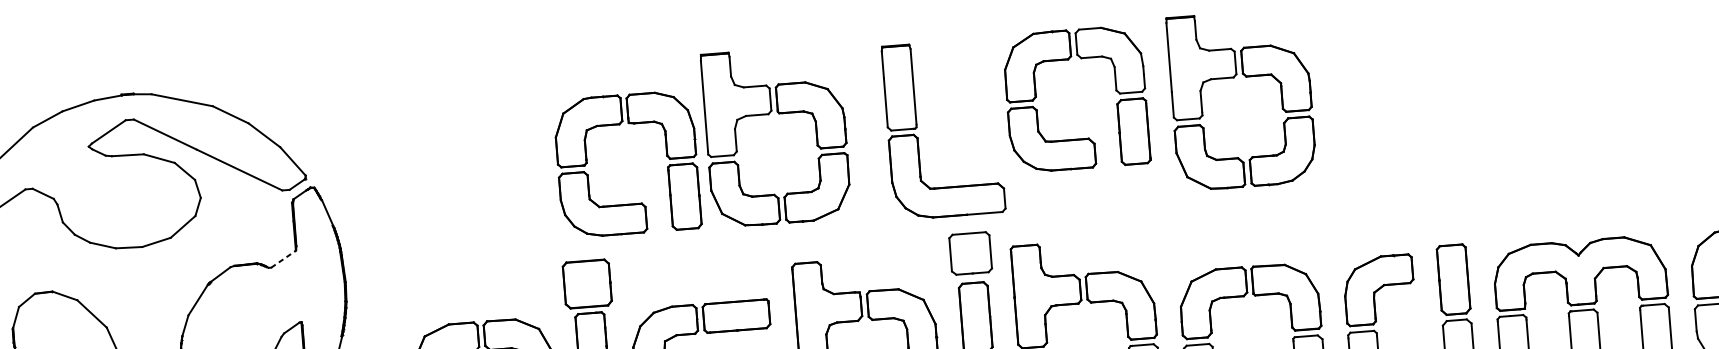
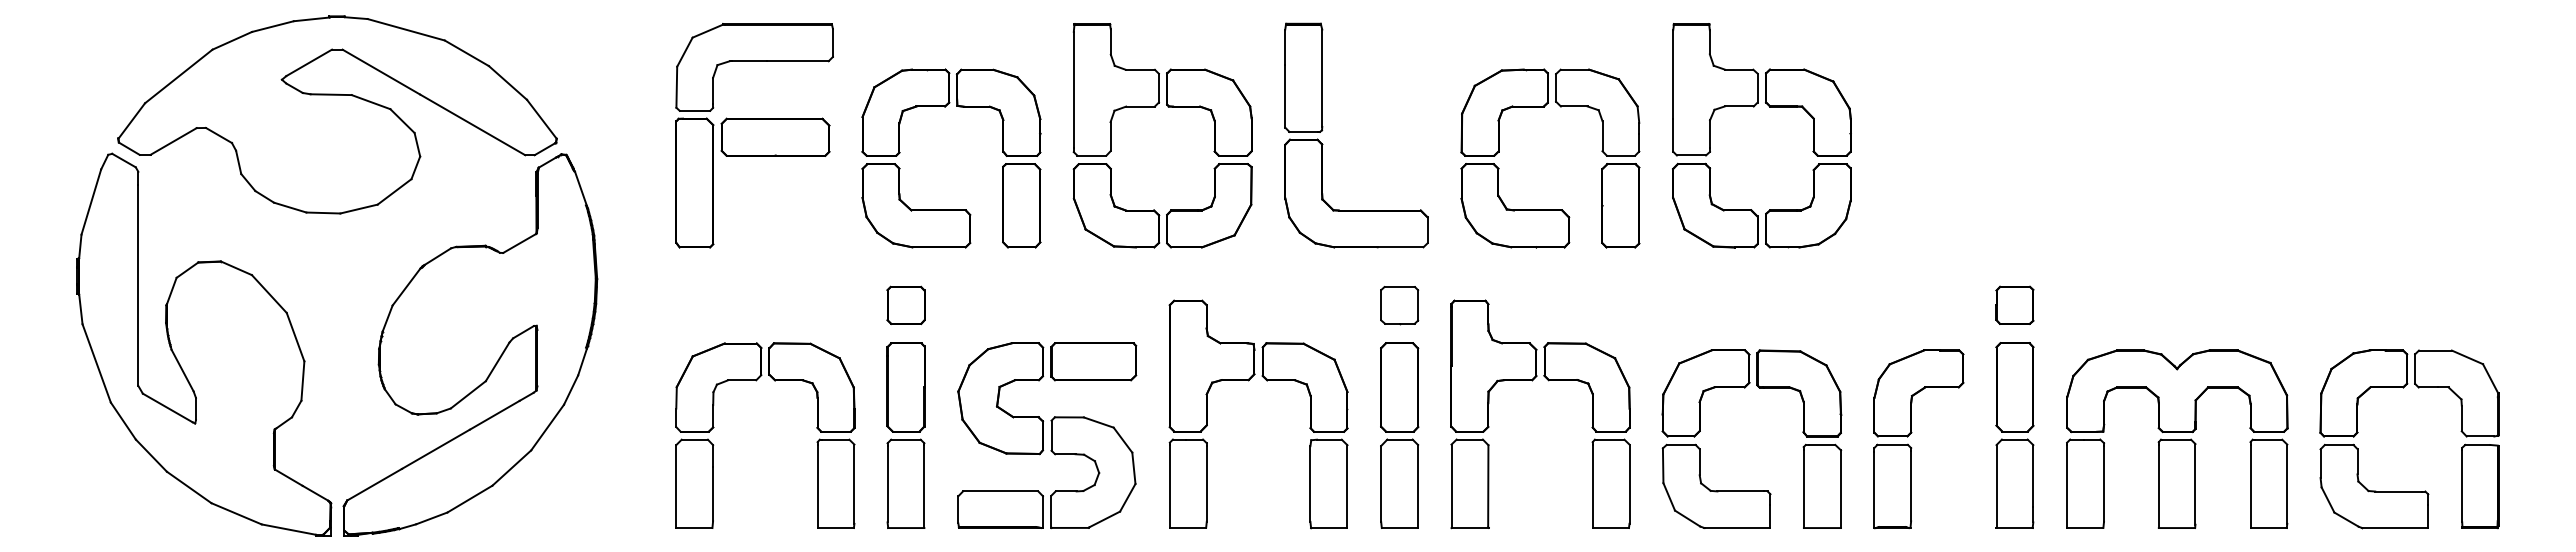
part: (917, 127) -> (1323, 130), moved
part: (1079, 138) -> (1550, 209), moved
part: (459, 161) -> (754, 135), added
part: (630, 203) -> (951, 209), moved
part: (1448, 215) -> (2014, 304), added
part: (970, 253) -> (1399, 305), size x0.71
line: (283, 259) -> (519, 243), dashed -> solid
part: (586, 283) -> (905, 304), size x0.62

